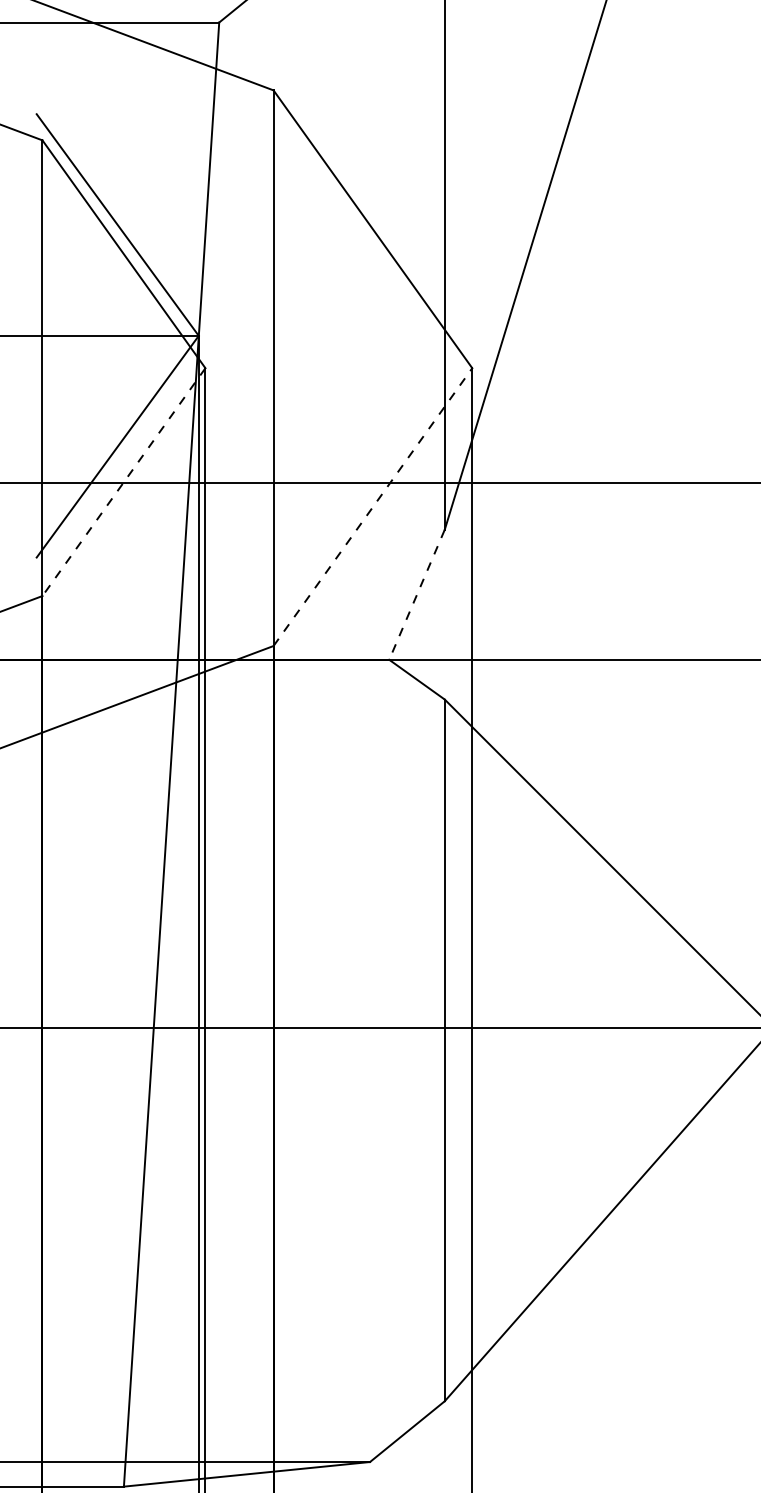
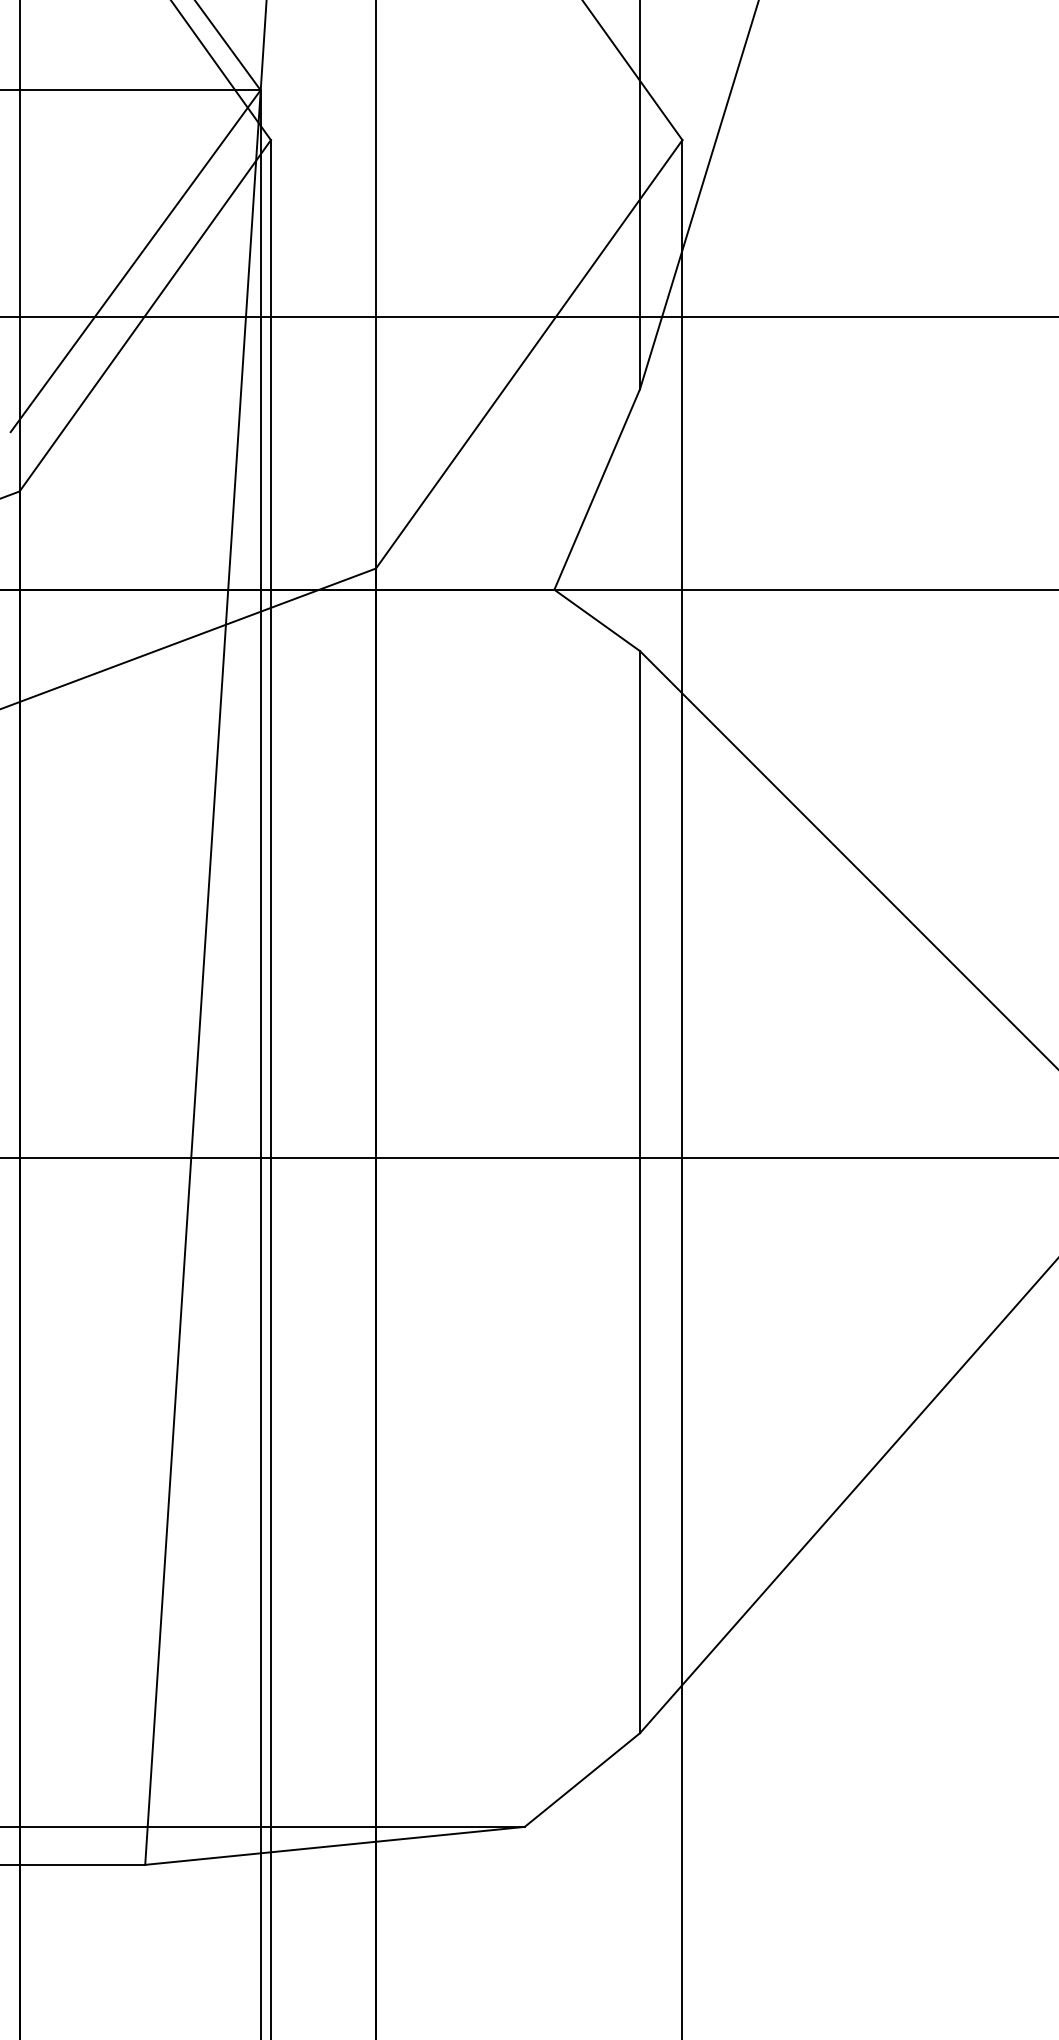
line: (123, 482) -> (144, 316), dashed -> solid
line: (372, 507) -> (528, 354), dashed -> solid
line: (417, 594) -> (597, 489), dashed -> solid

